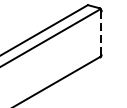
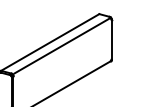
line: (101, 32) -> (111, 39), dashed -> solid

